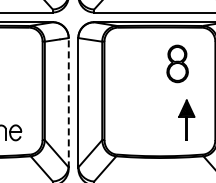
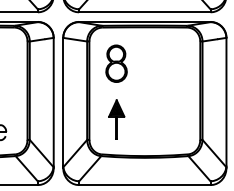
part: (177, 63) -> (116, 63), moved
line: (68, 102) -> (53, 102), dashed -> solid
part: (186, 119) -> (116, 119), moved

